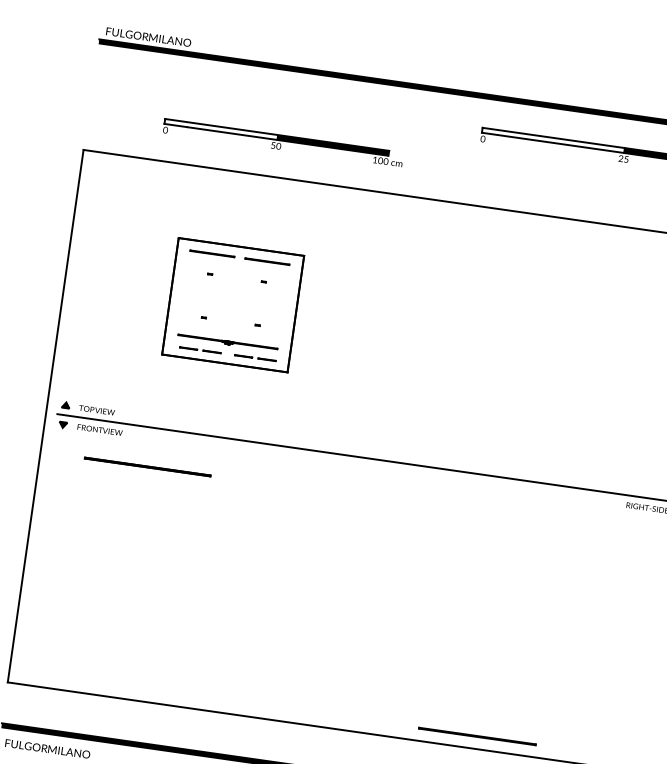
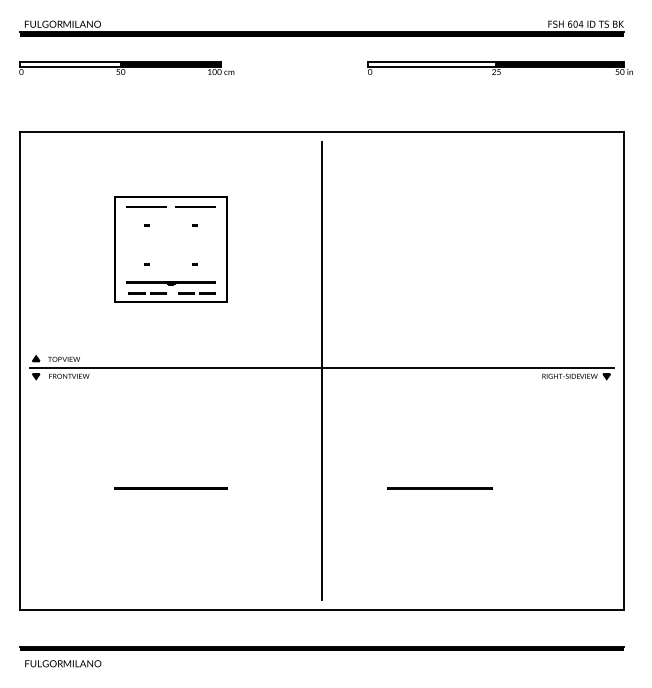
part: (283, 141) -> (126, 67), moved
line: (382, 463) -> (322, 370), added
line: (147, 466) -> (170, 488), moved
line: (476, 735) -> (439, 488), moved

